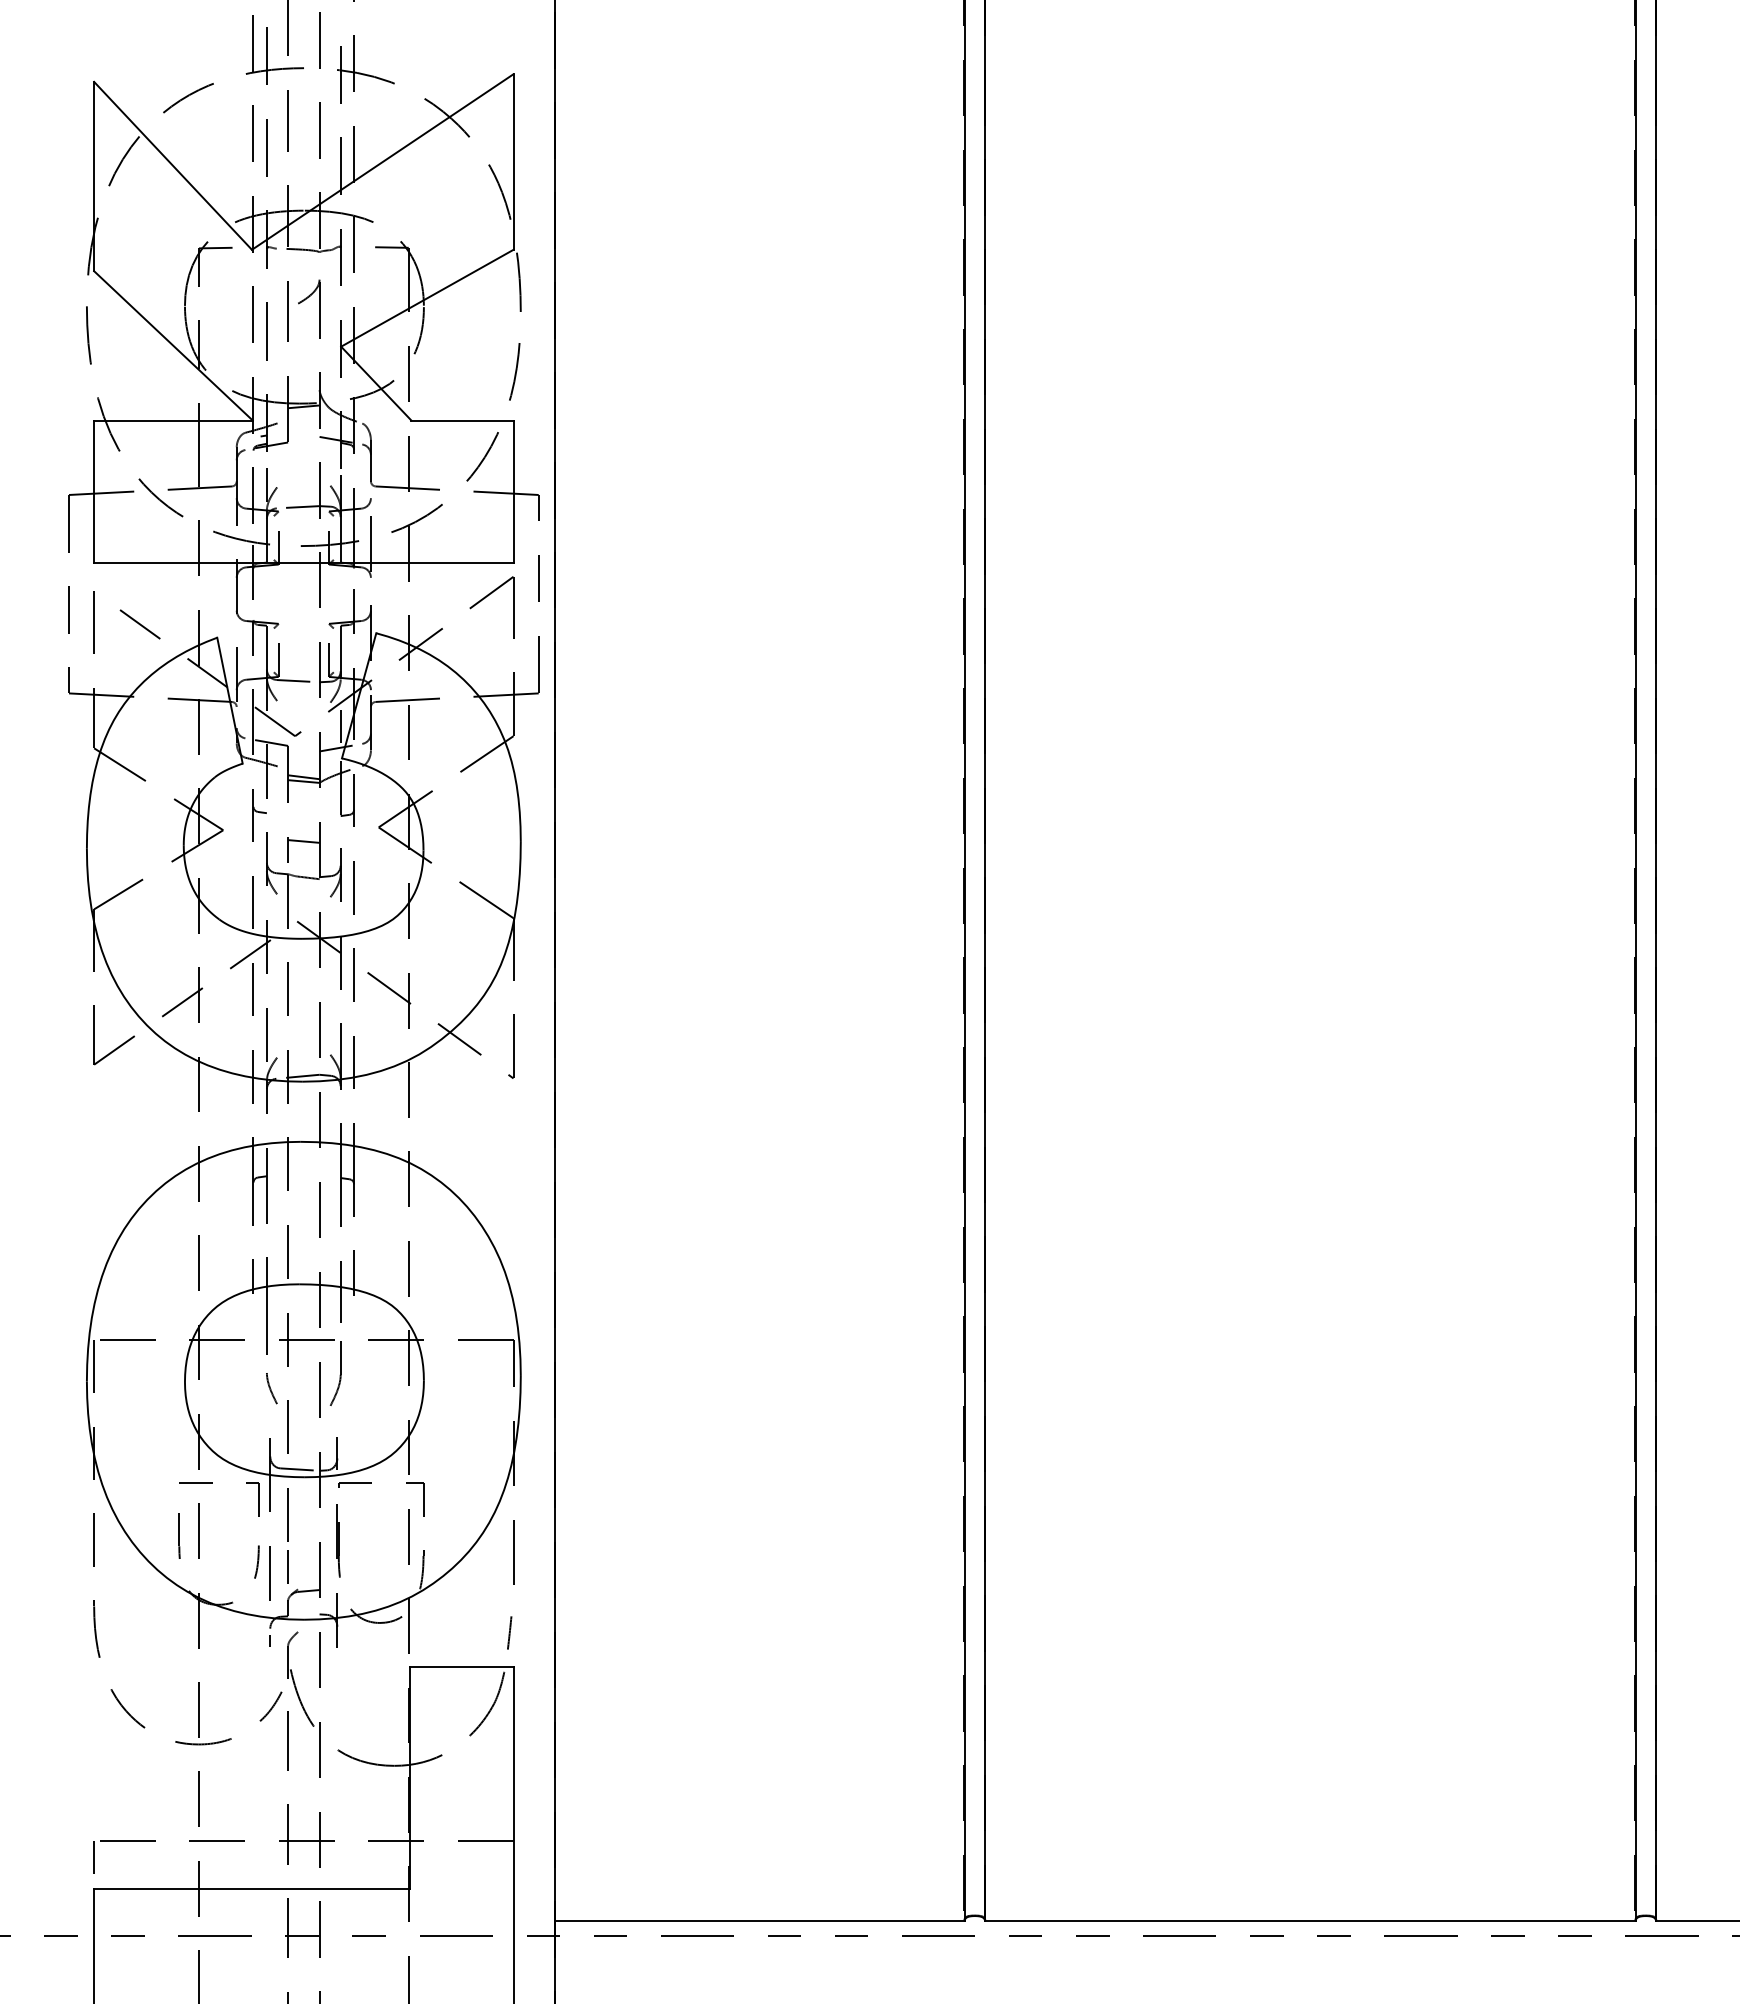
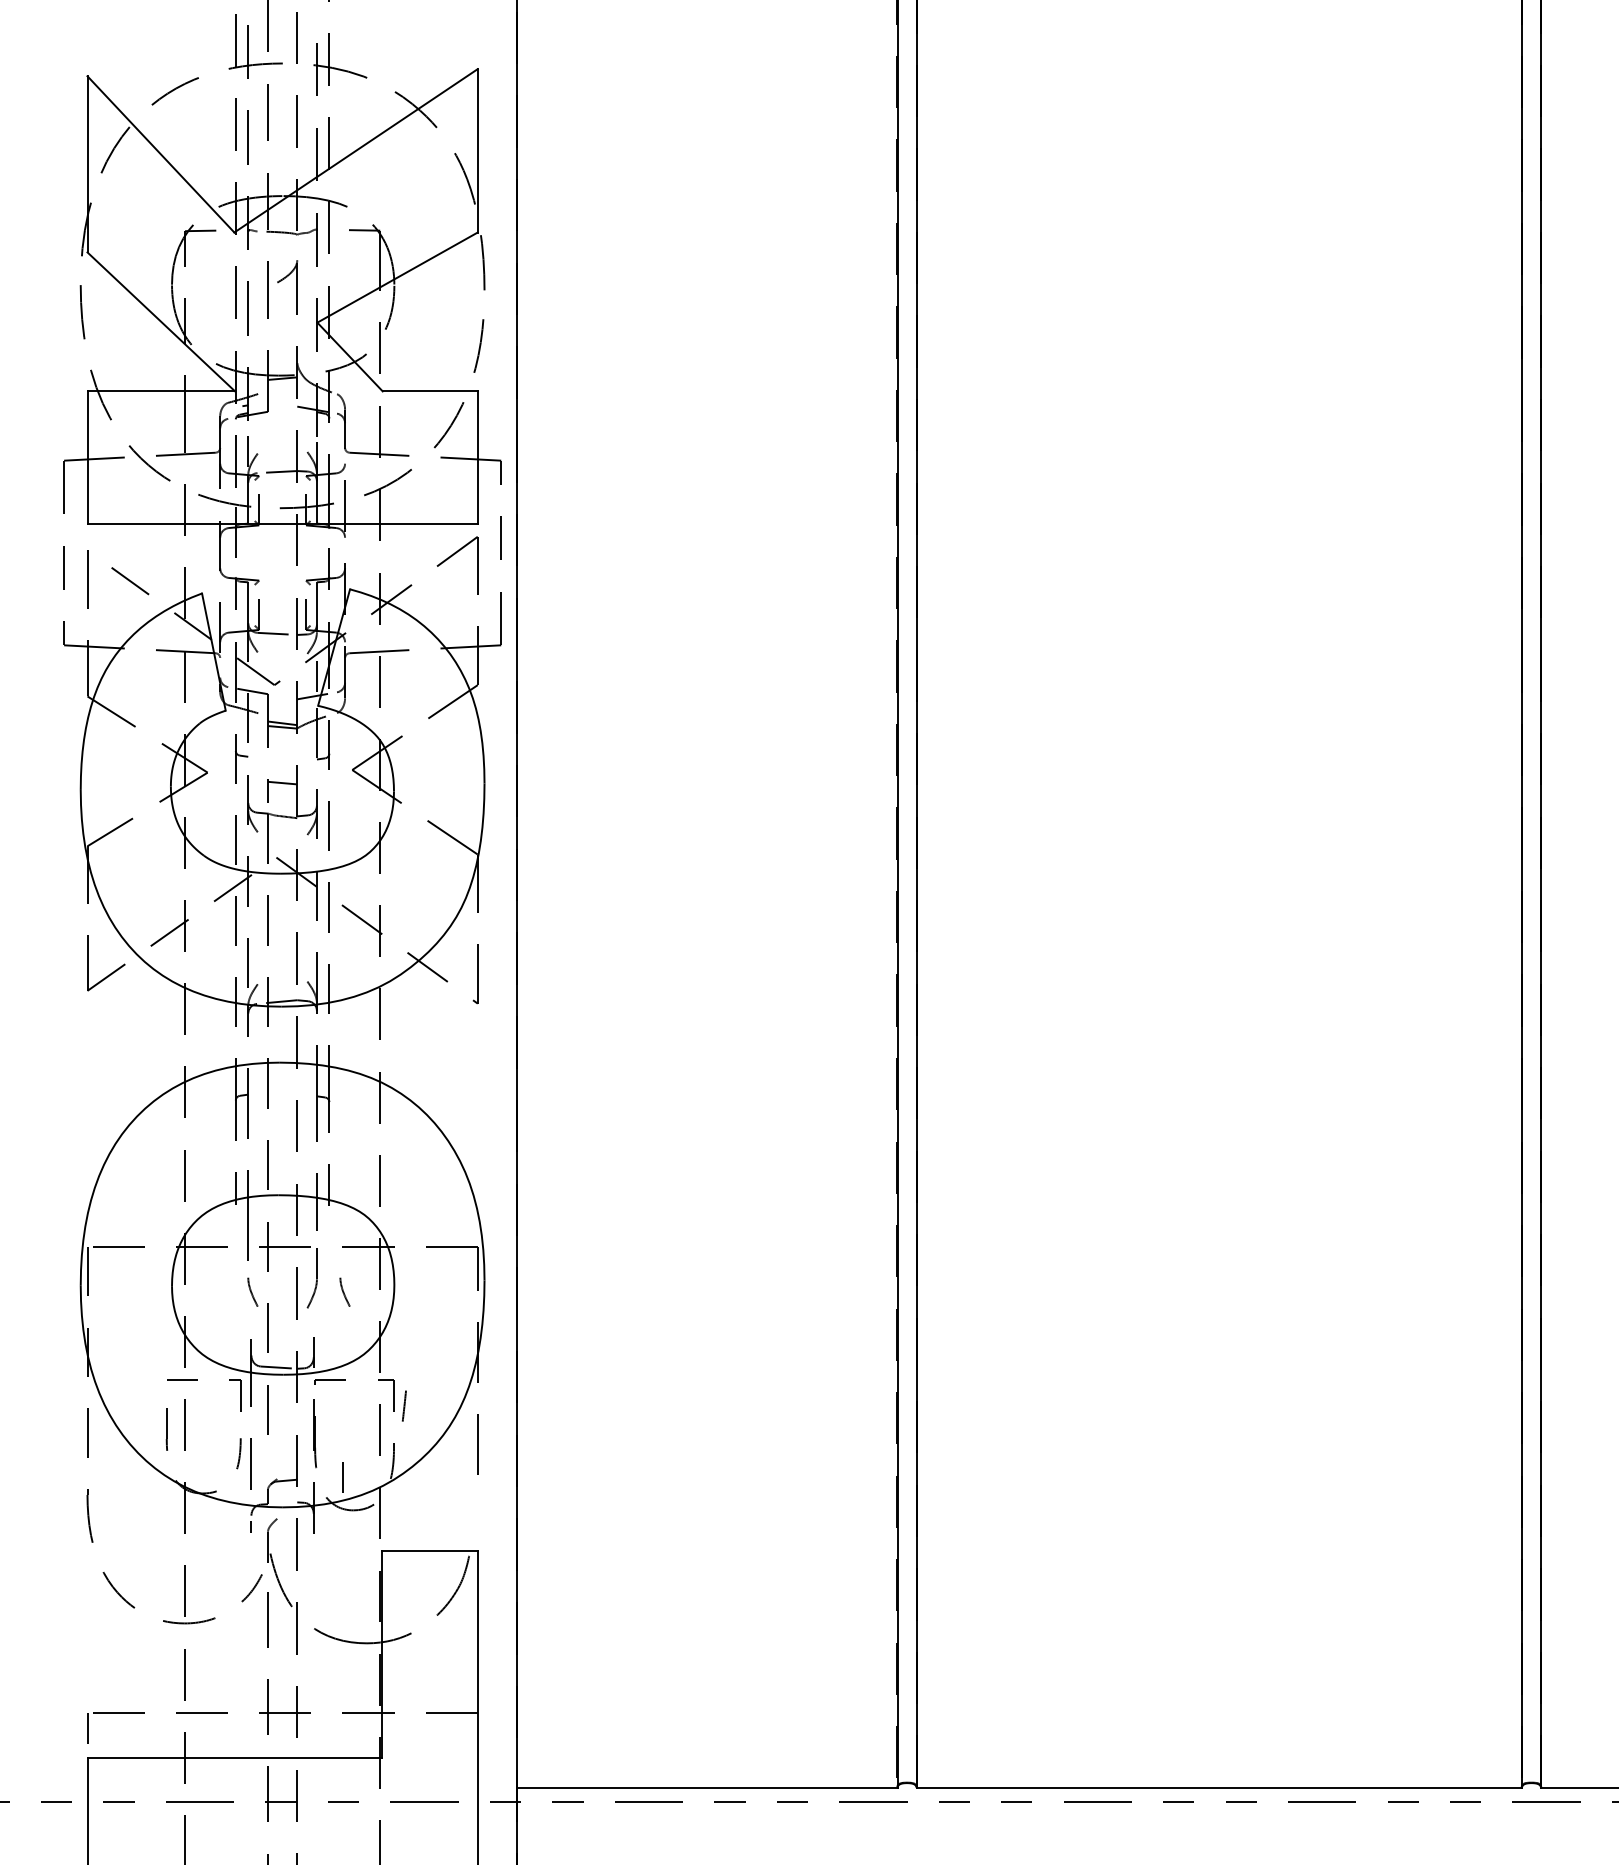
curve: (370, 1388) -> (344, 1292), added
line: (287, 1566) -> (342, 1477), moved
line: (509, 1632) -> (404, 1405), moved

